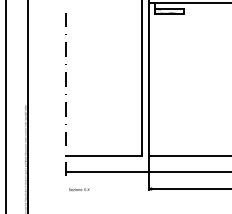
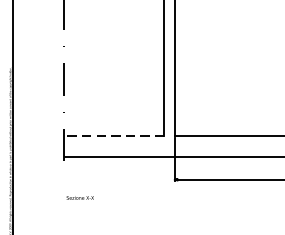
line: (103, 156) -> (113, 136), solid -> dashed
text: (79, 189) -> (80, 197), moved

